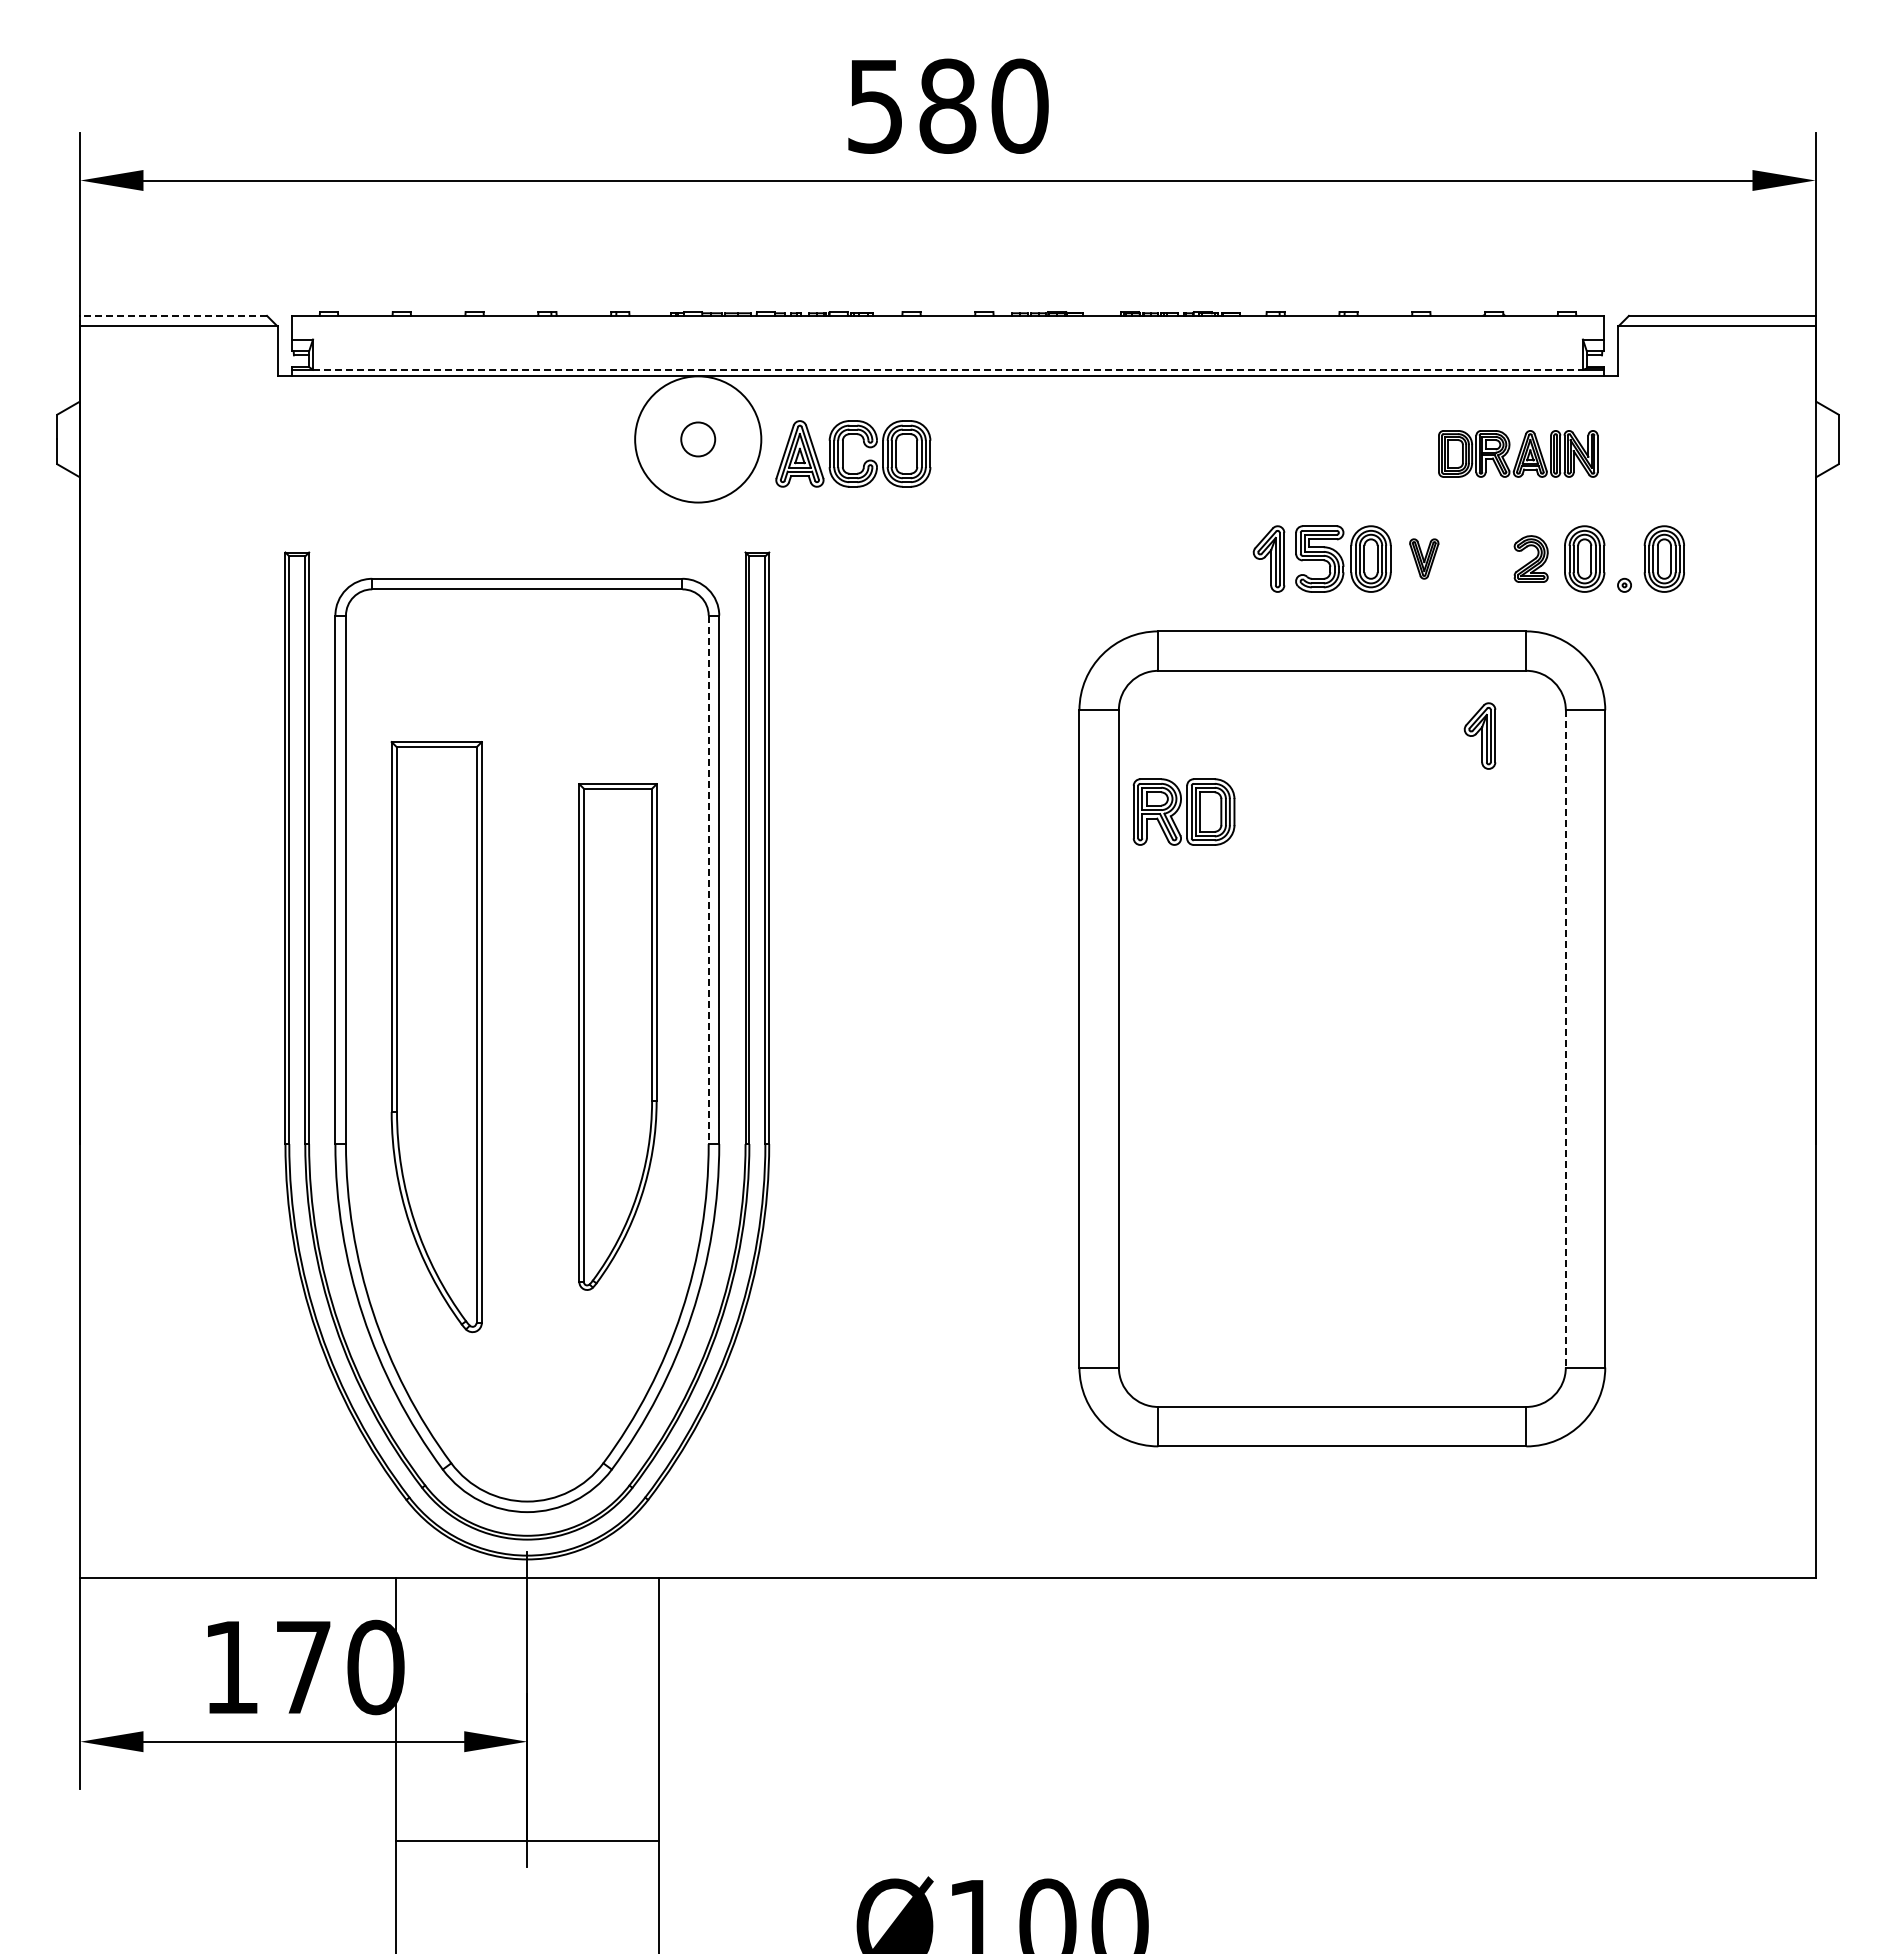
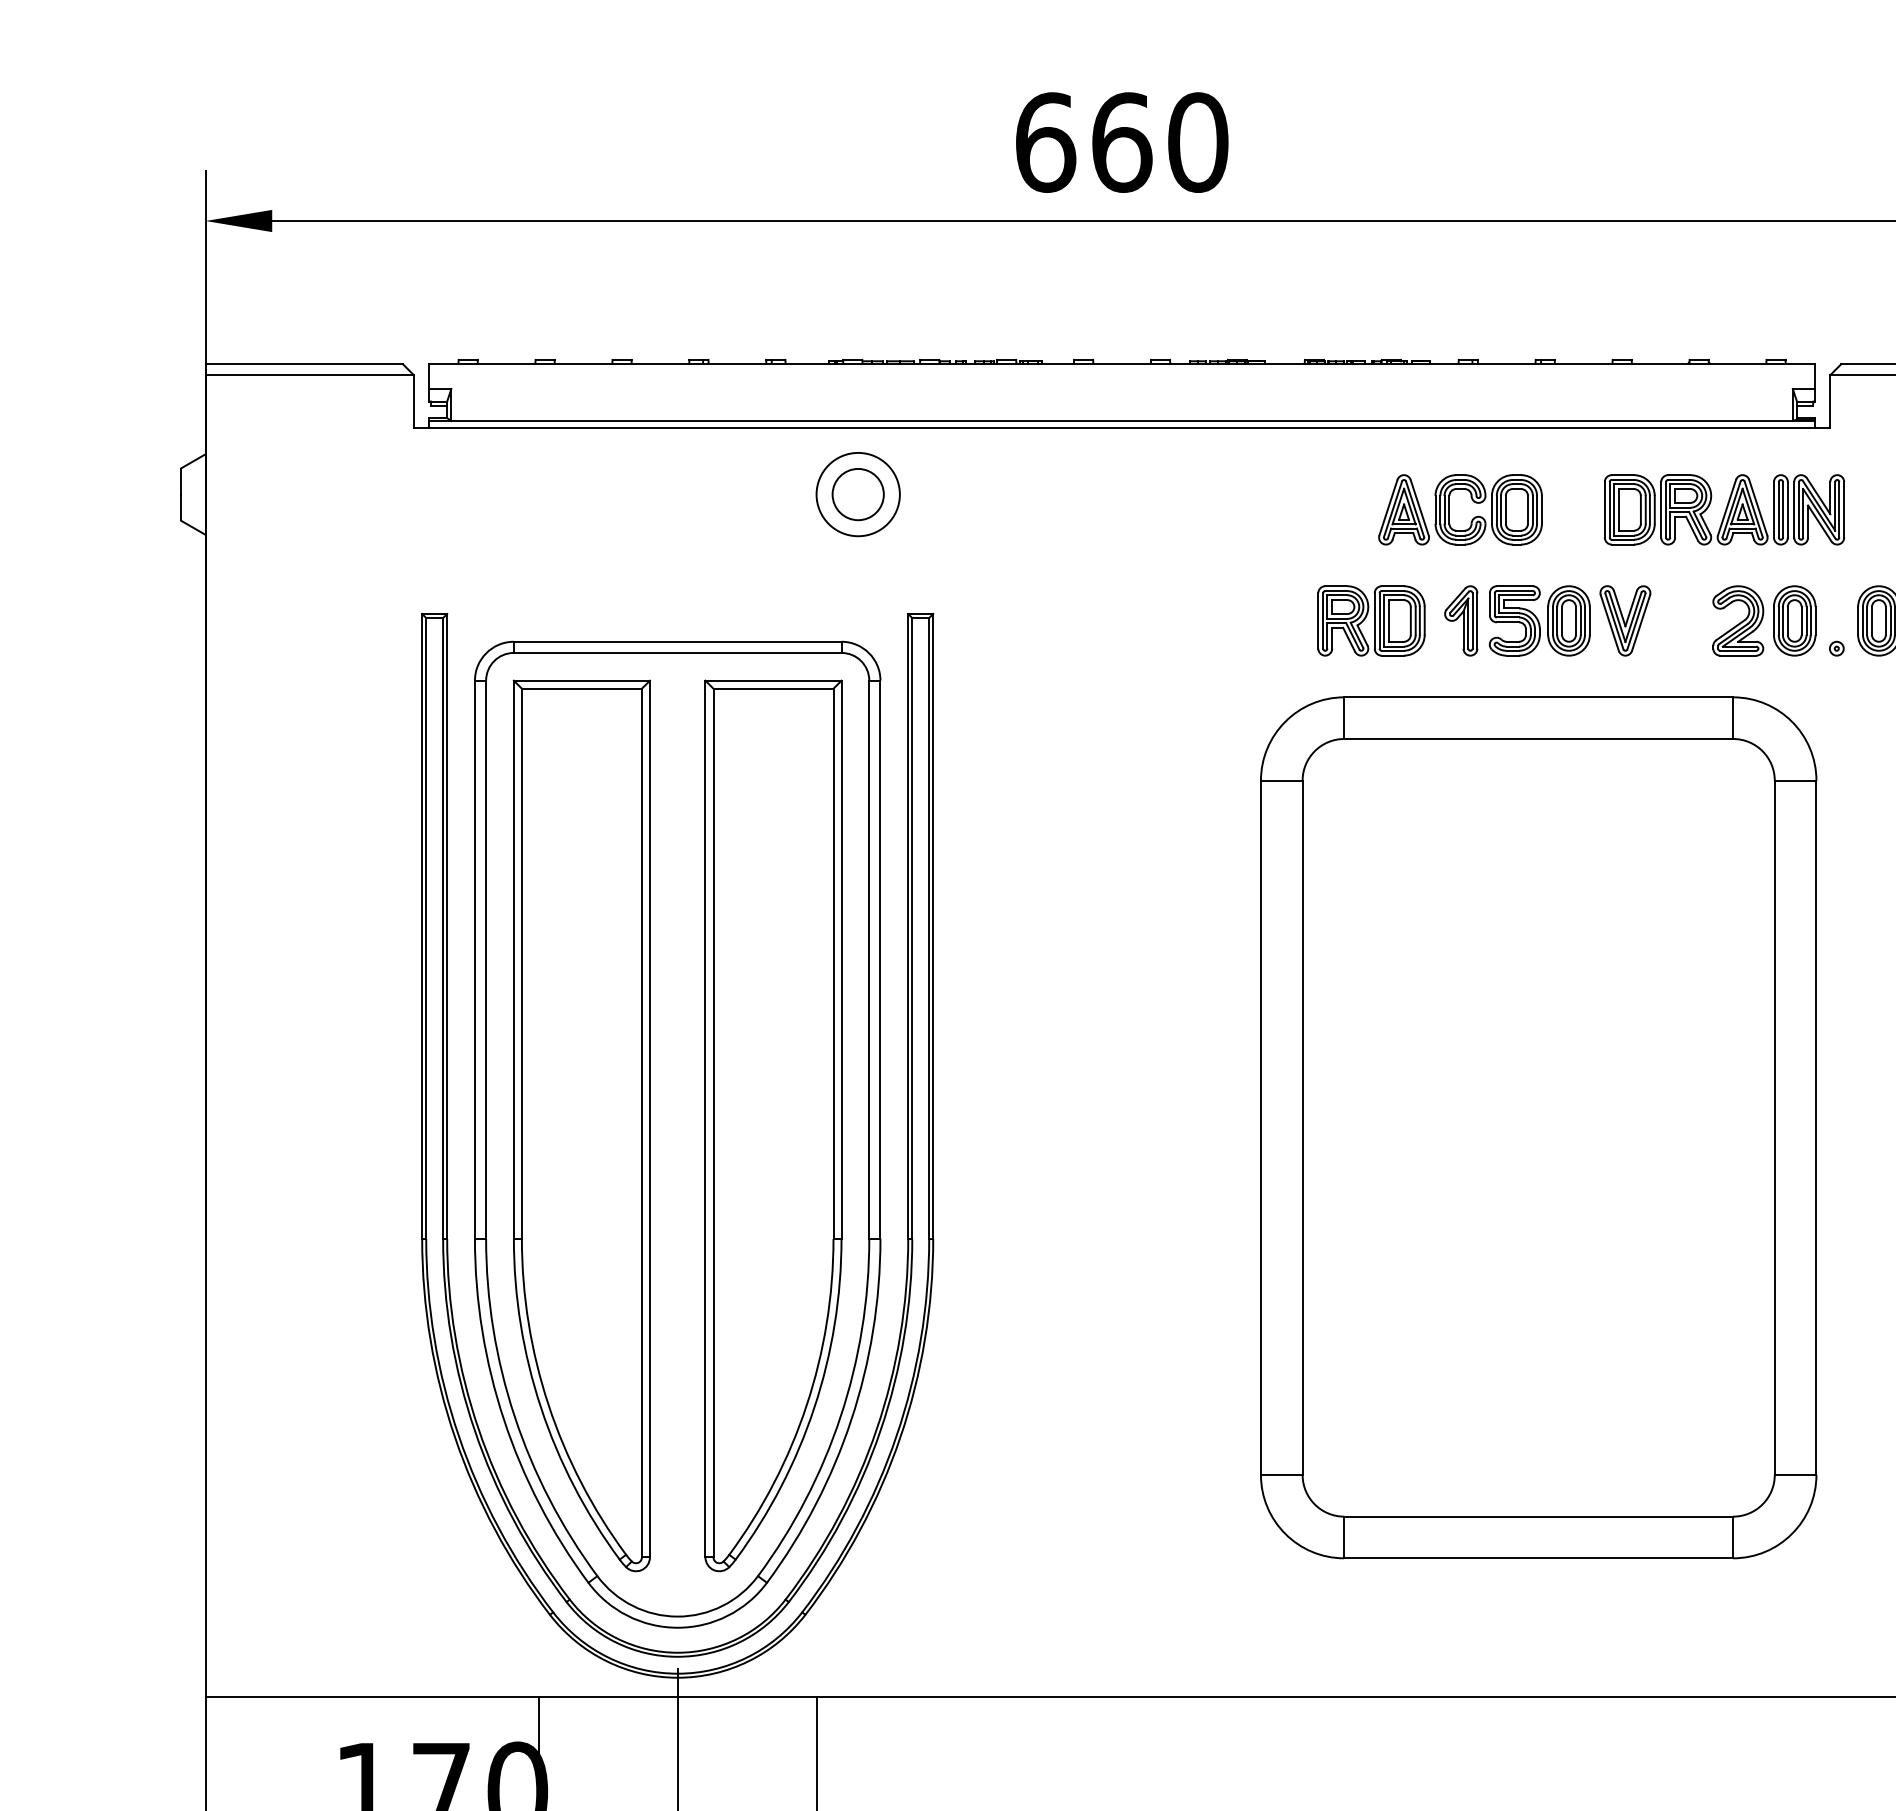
text: (911, 105) -> (1083, 141), 580 -> 660
line: (173, 315) -> (303, 363), dashed -> solid
line: (948, 369) -> (1122, 420), dashed -> solid
circle: (697, 439) -> (857, 494), size x0.62
circle: (697, 439) -> (857, 494), size x1.43
part: (843, 453) -> (1450, 509), moved
part: (1518, 453) -> (1724, 509), size x1.43
part: (1423, 558) -> (1624, 620), size x1.67
part: (1530, 558) -> (1737, 620), size x1.43
part: (1479, 735) -> (1683, 807), removed
part: (1183, 811) -> (1370, 620), moved
line: (708, 880) -> (869, 960), dashed -> solid
part: (436, 1036) -> (581, 1125), size x1.43
part: (617, 1036) -> (772, 1125), size x1.67
line: (1565, 1038) -> (1774, 1127), dashed -> solid

